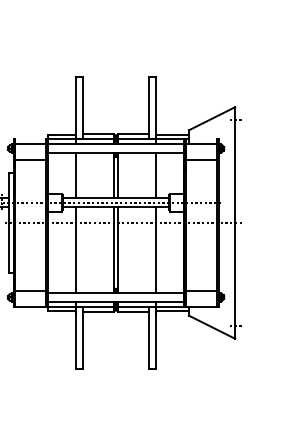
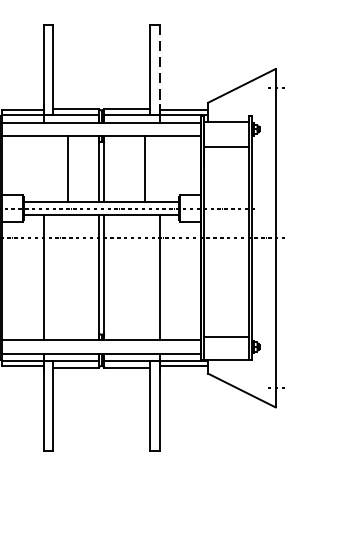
line: (155, 107) -> (159, 69), solid -> dashed
line: (76, 175) -> (68, 168), moved
line: (155, 175) -> (144, 168), moved

